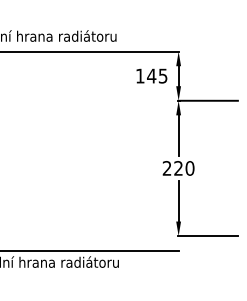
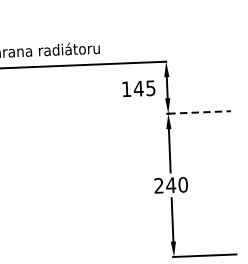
line: (208, 100) -> (199, 112), solid -> dashed
text: (178, 168) -> (171, 185), 220 -> 240

